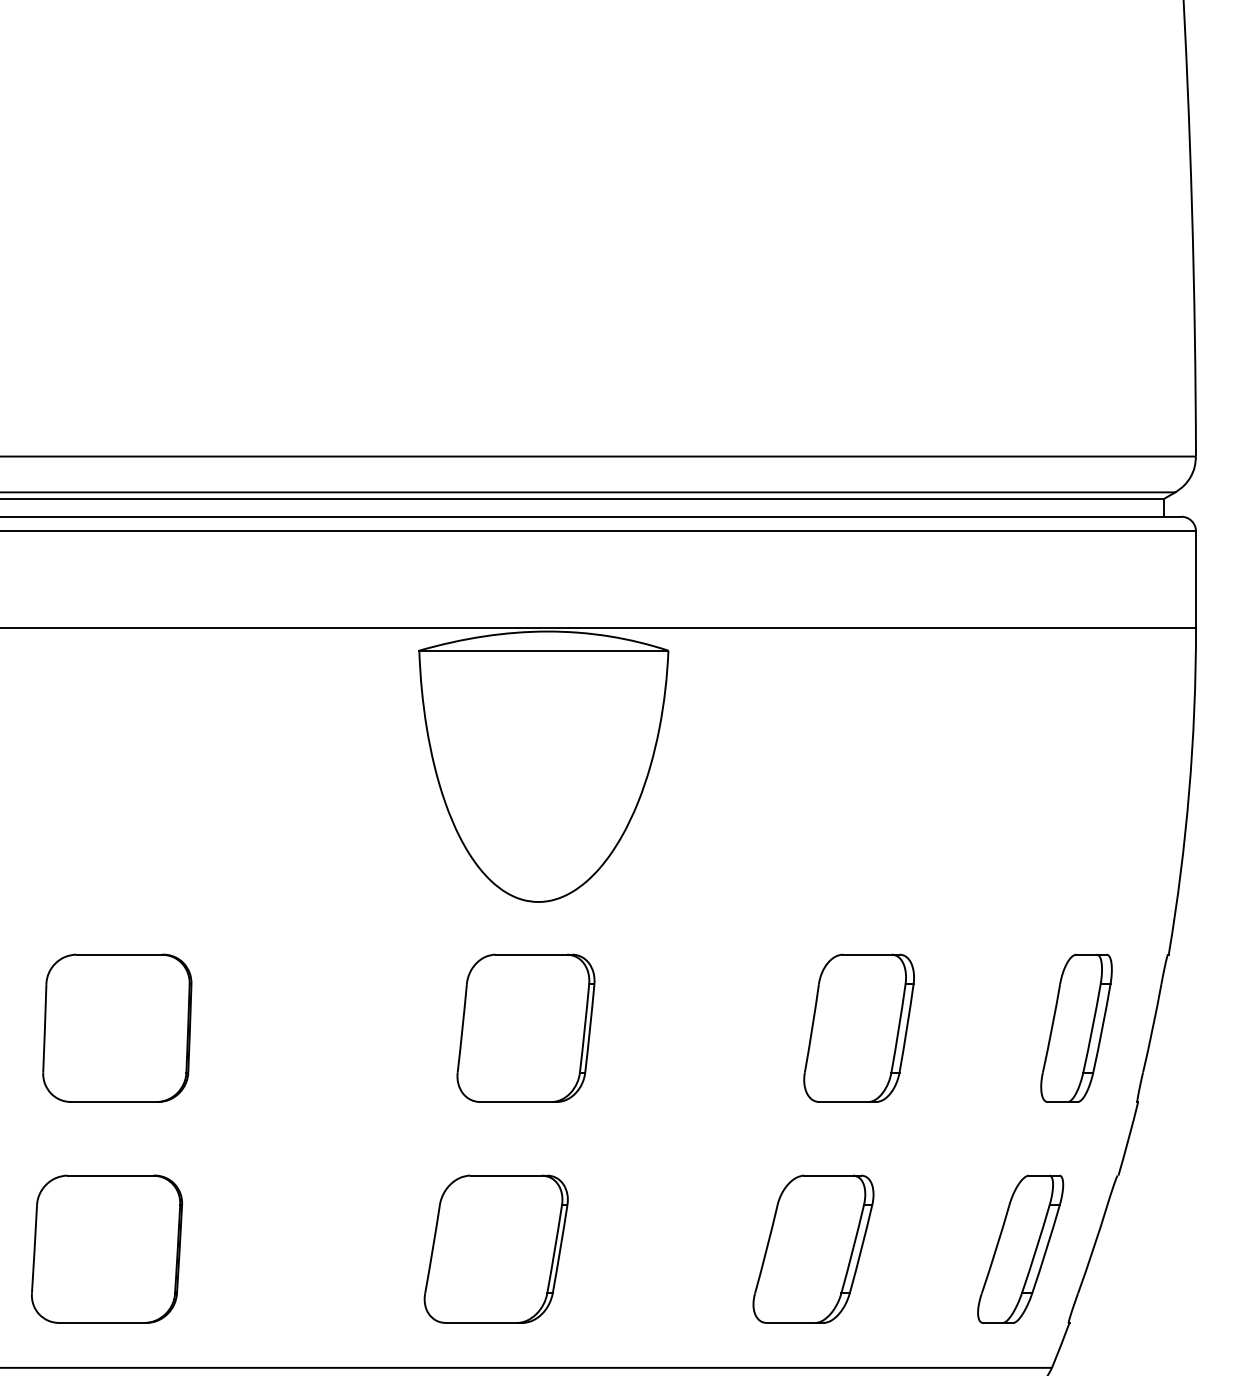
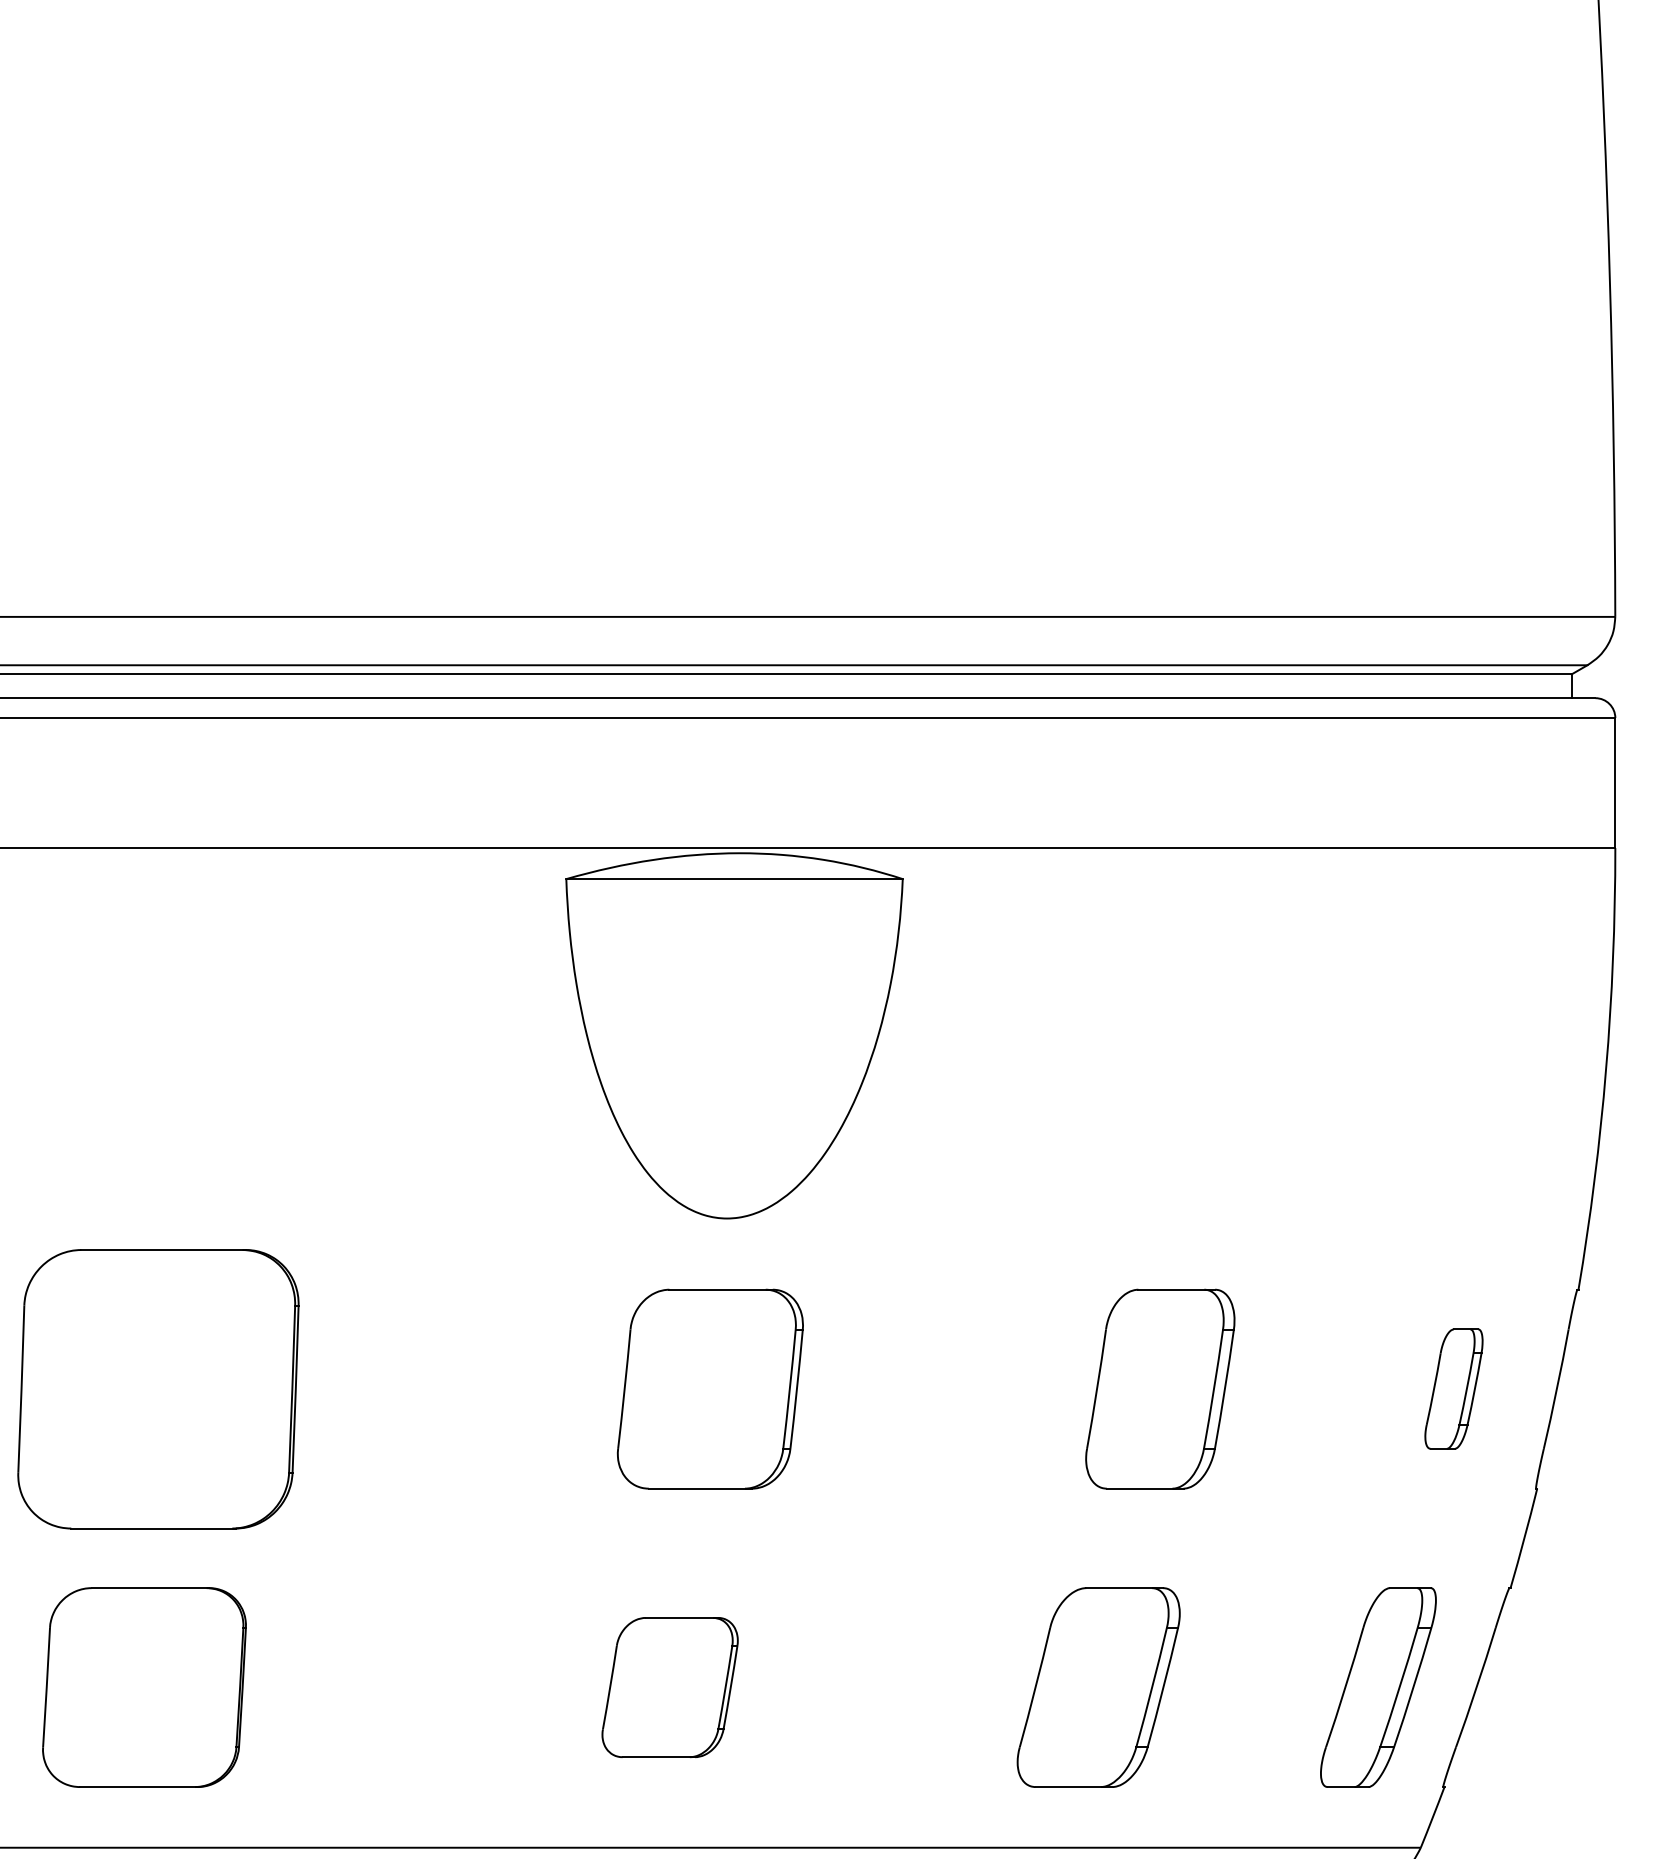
part: (117, 1027) -> (158, 1388), size x1.4
part: (1076, 1027) -> (1453, 1388), size x0.6
part: (495, 1249) -> (669, 1687), size x0.7

